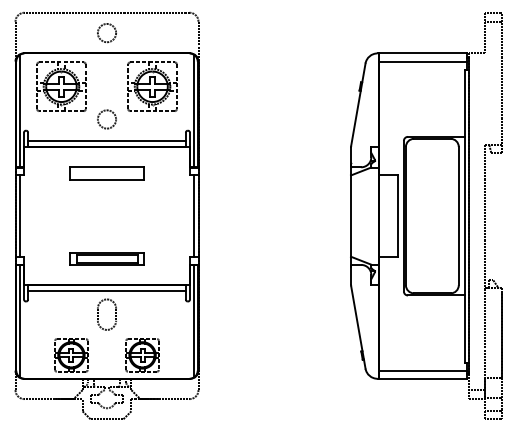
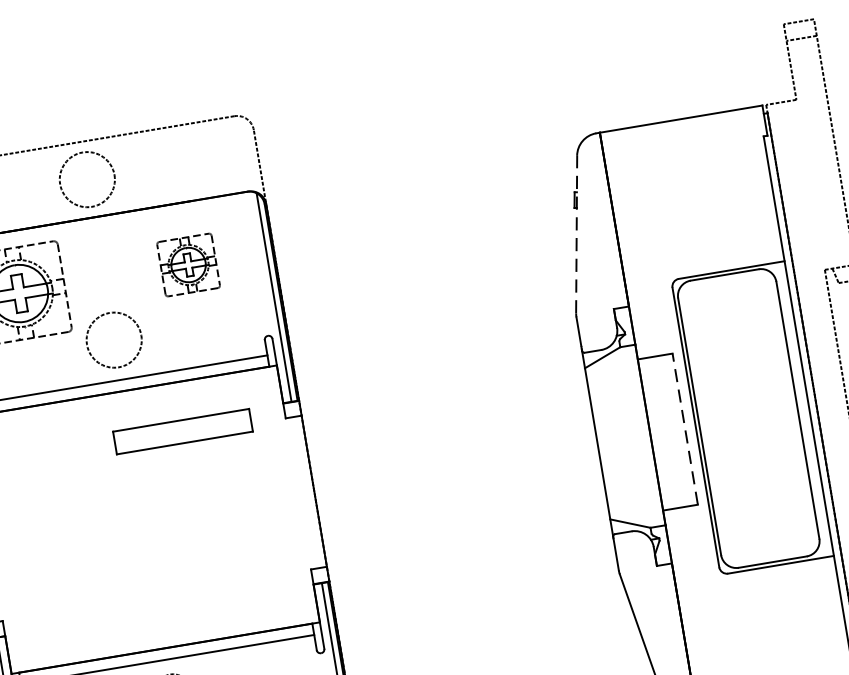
circle: (106, 32) -> (86, 178), size x1.6
line: (422, 61) -> (682, 134), removed
part: (152, 86) -> (188, 264), size x0.6
line: (358, 104) -> (576, 234), solid -> dashed
circle: (106, 119) -> (113, 340), size x1.6
part: (106, 173) -> (182, 431), moved
line: (194, 215) -> (306, 491), removed
line: (398, 216) -> (685, 429), solid -> dashed
part: (106, 258) -> (156, 598), removed

